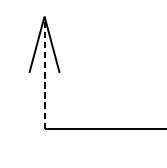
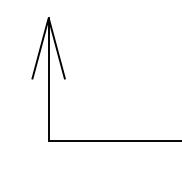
line: (44, 72) -> (48, 78), dashed -> solid

